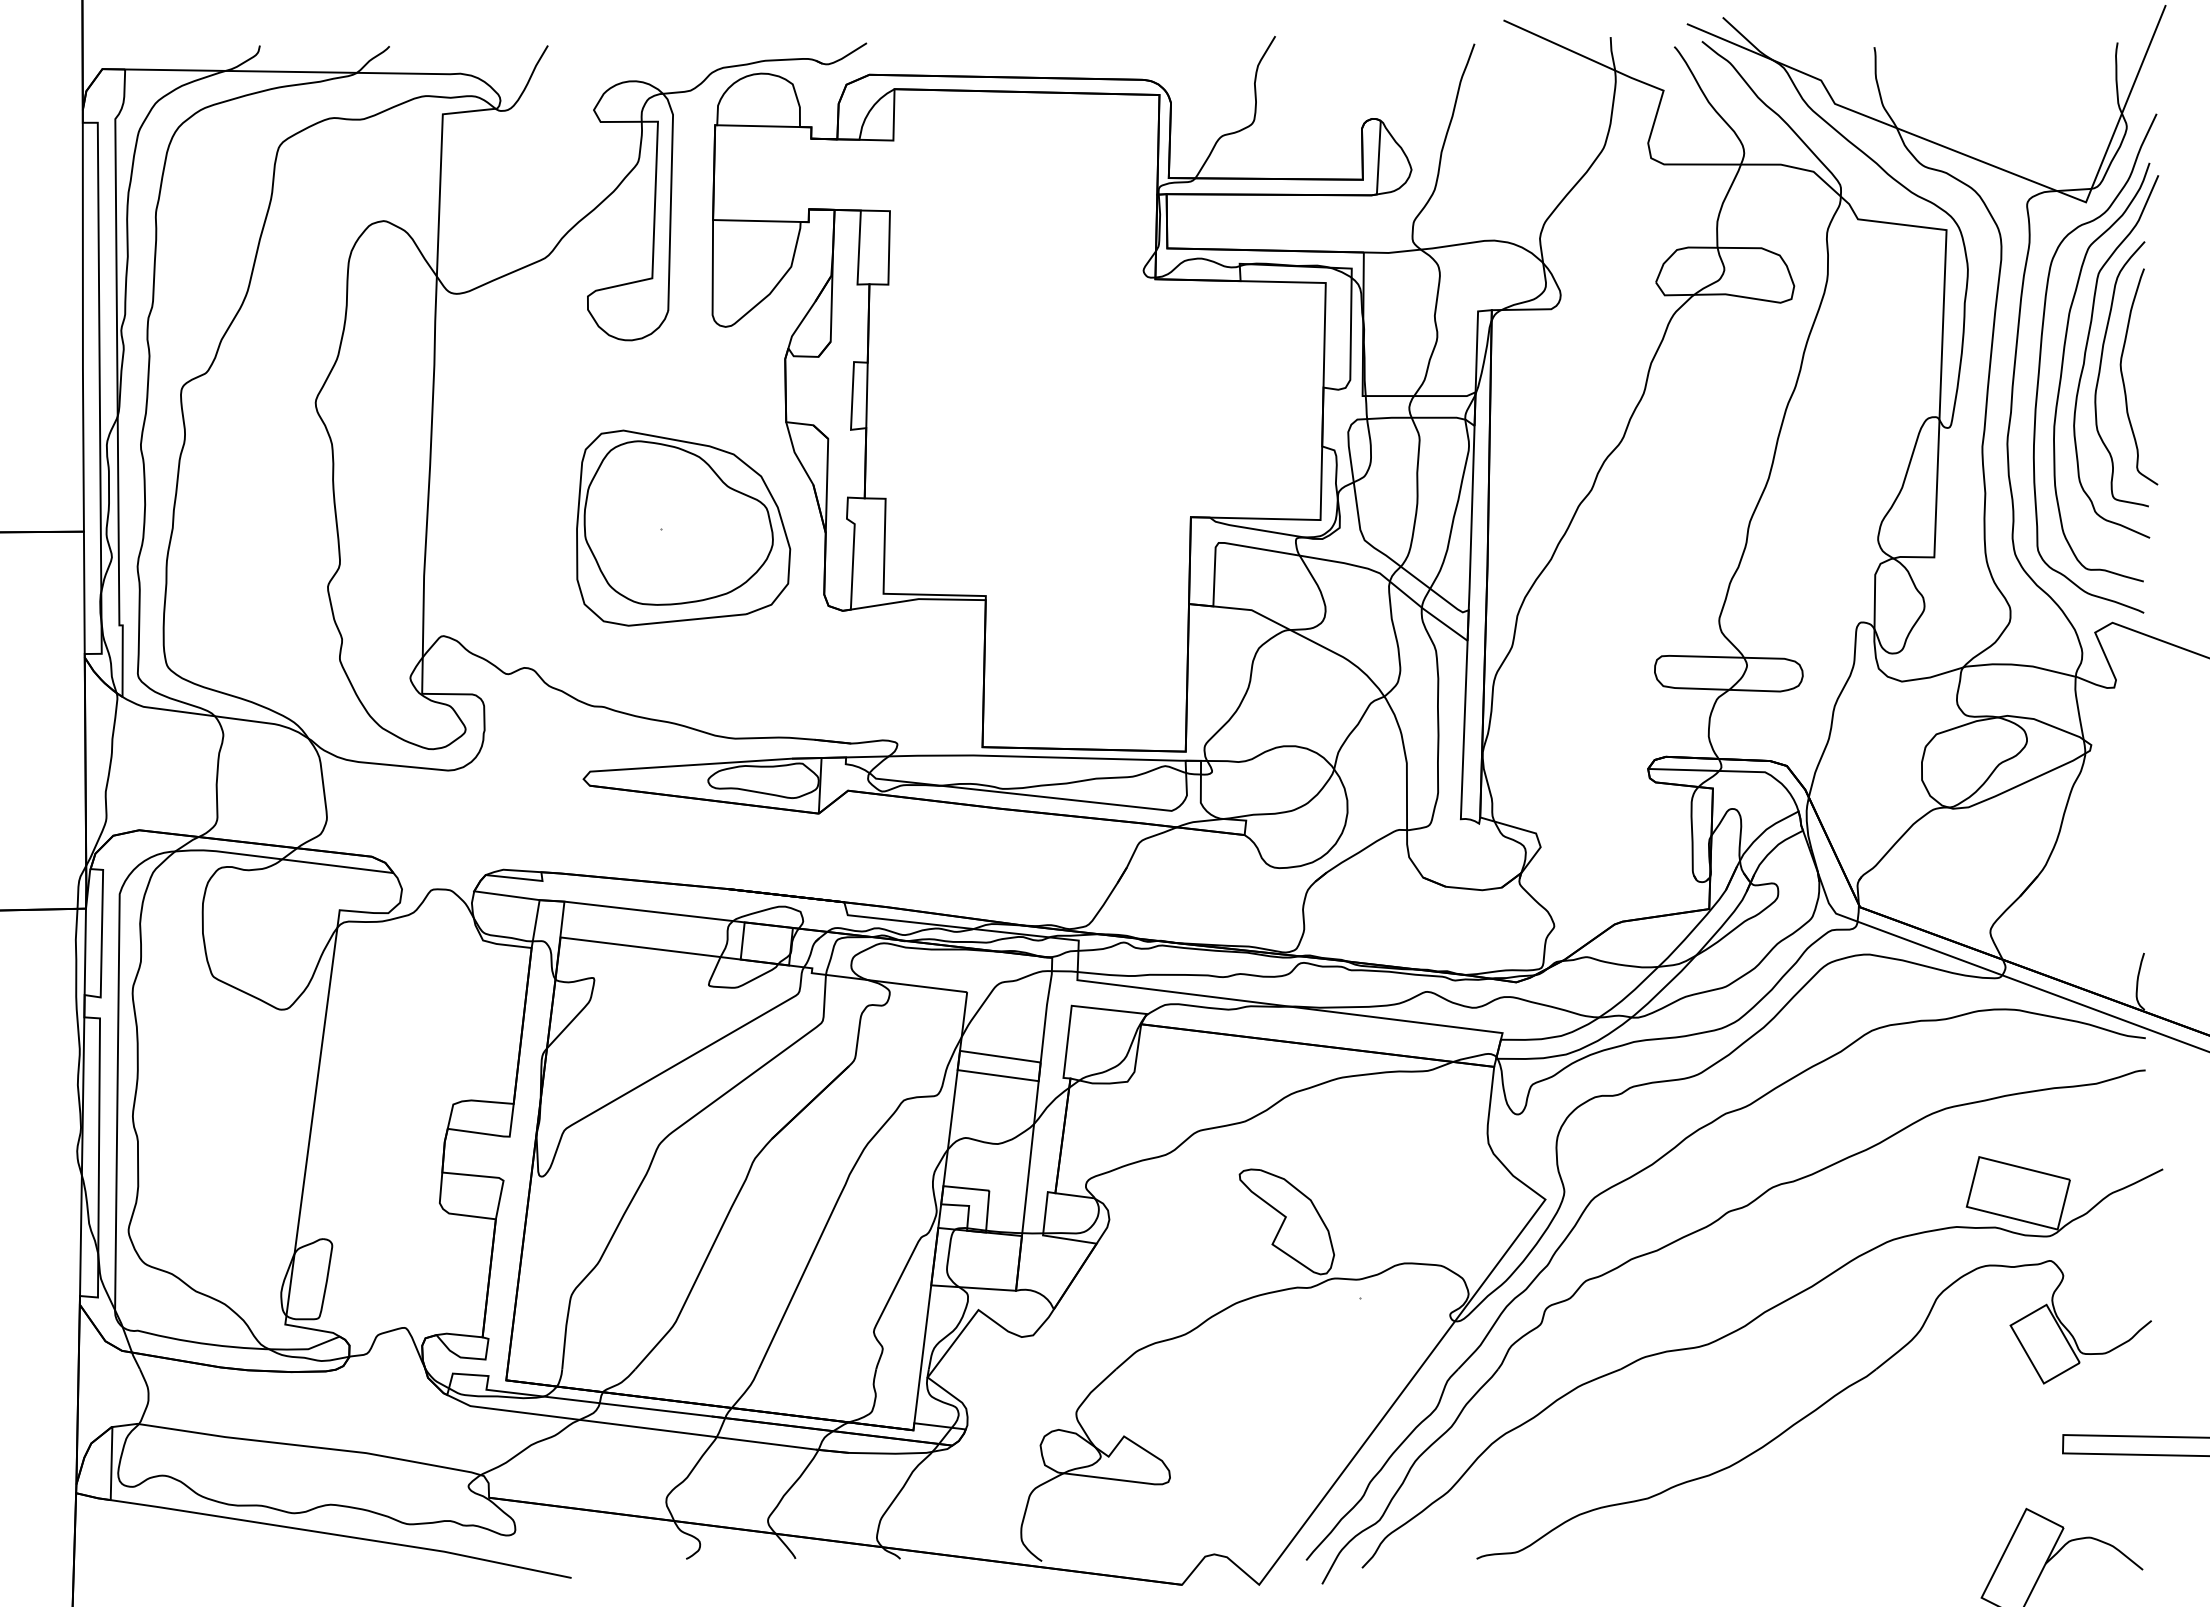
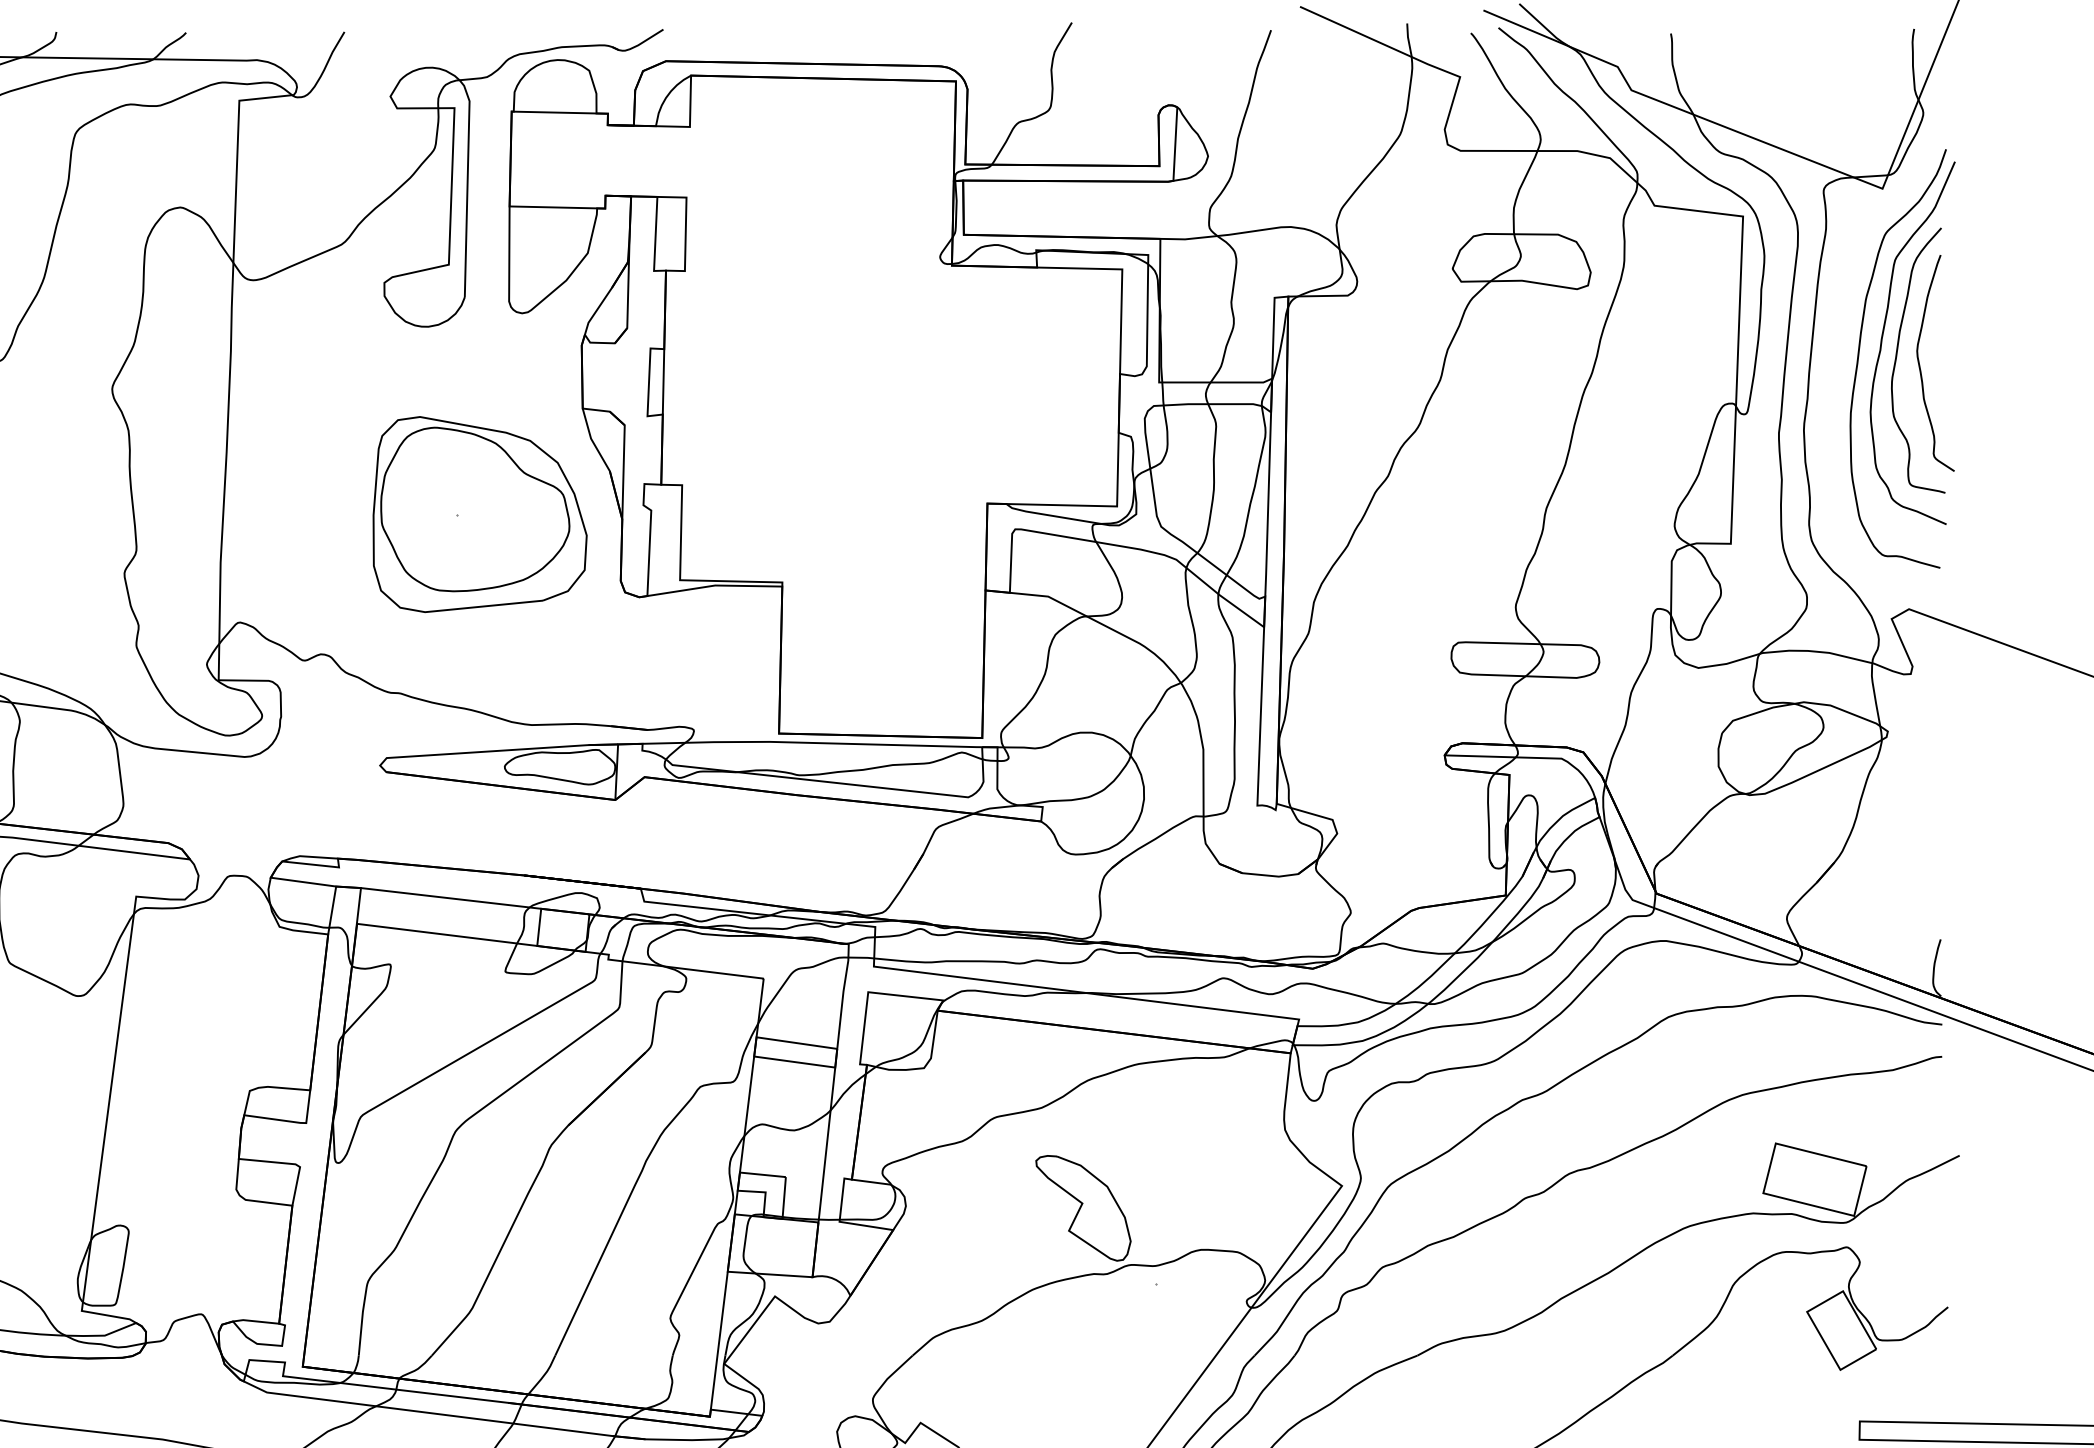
curve: (2041, 355) -> (1838, 341), removed

